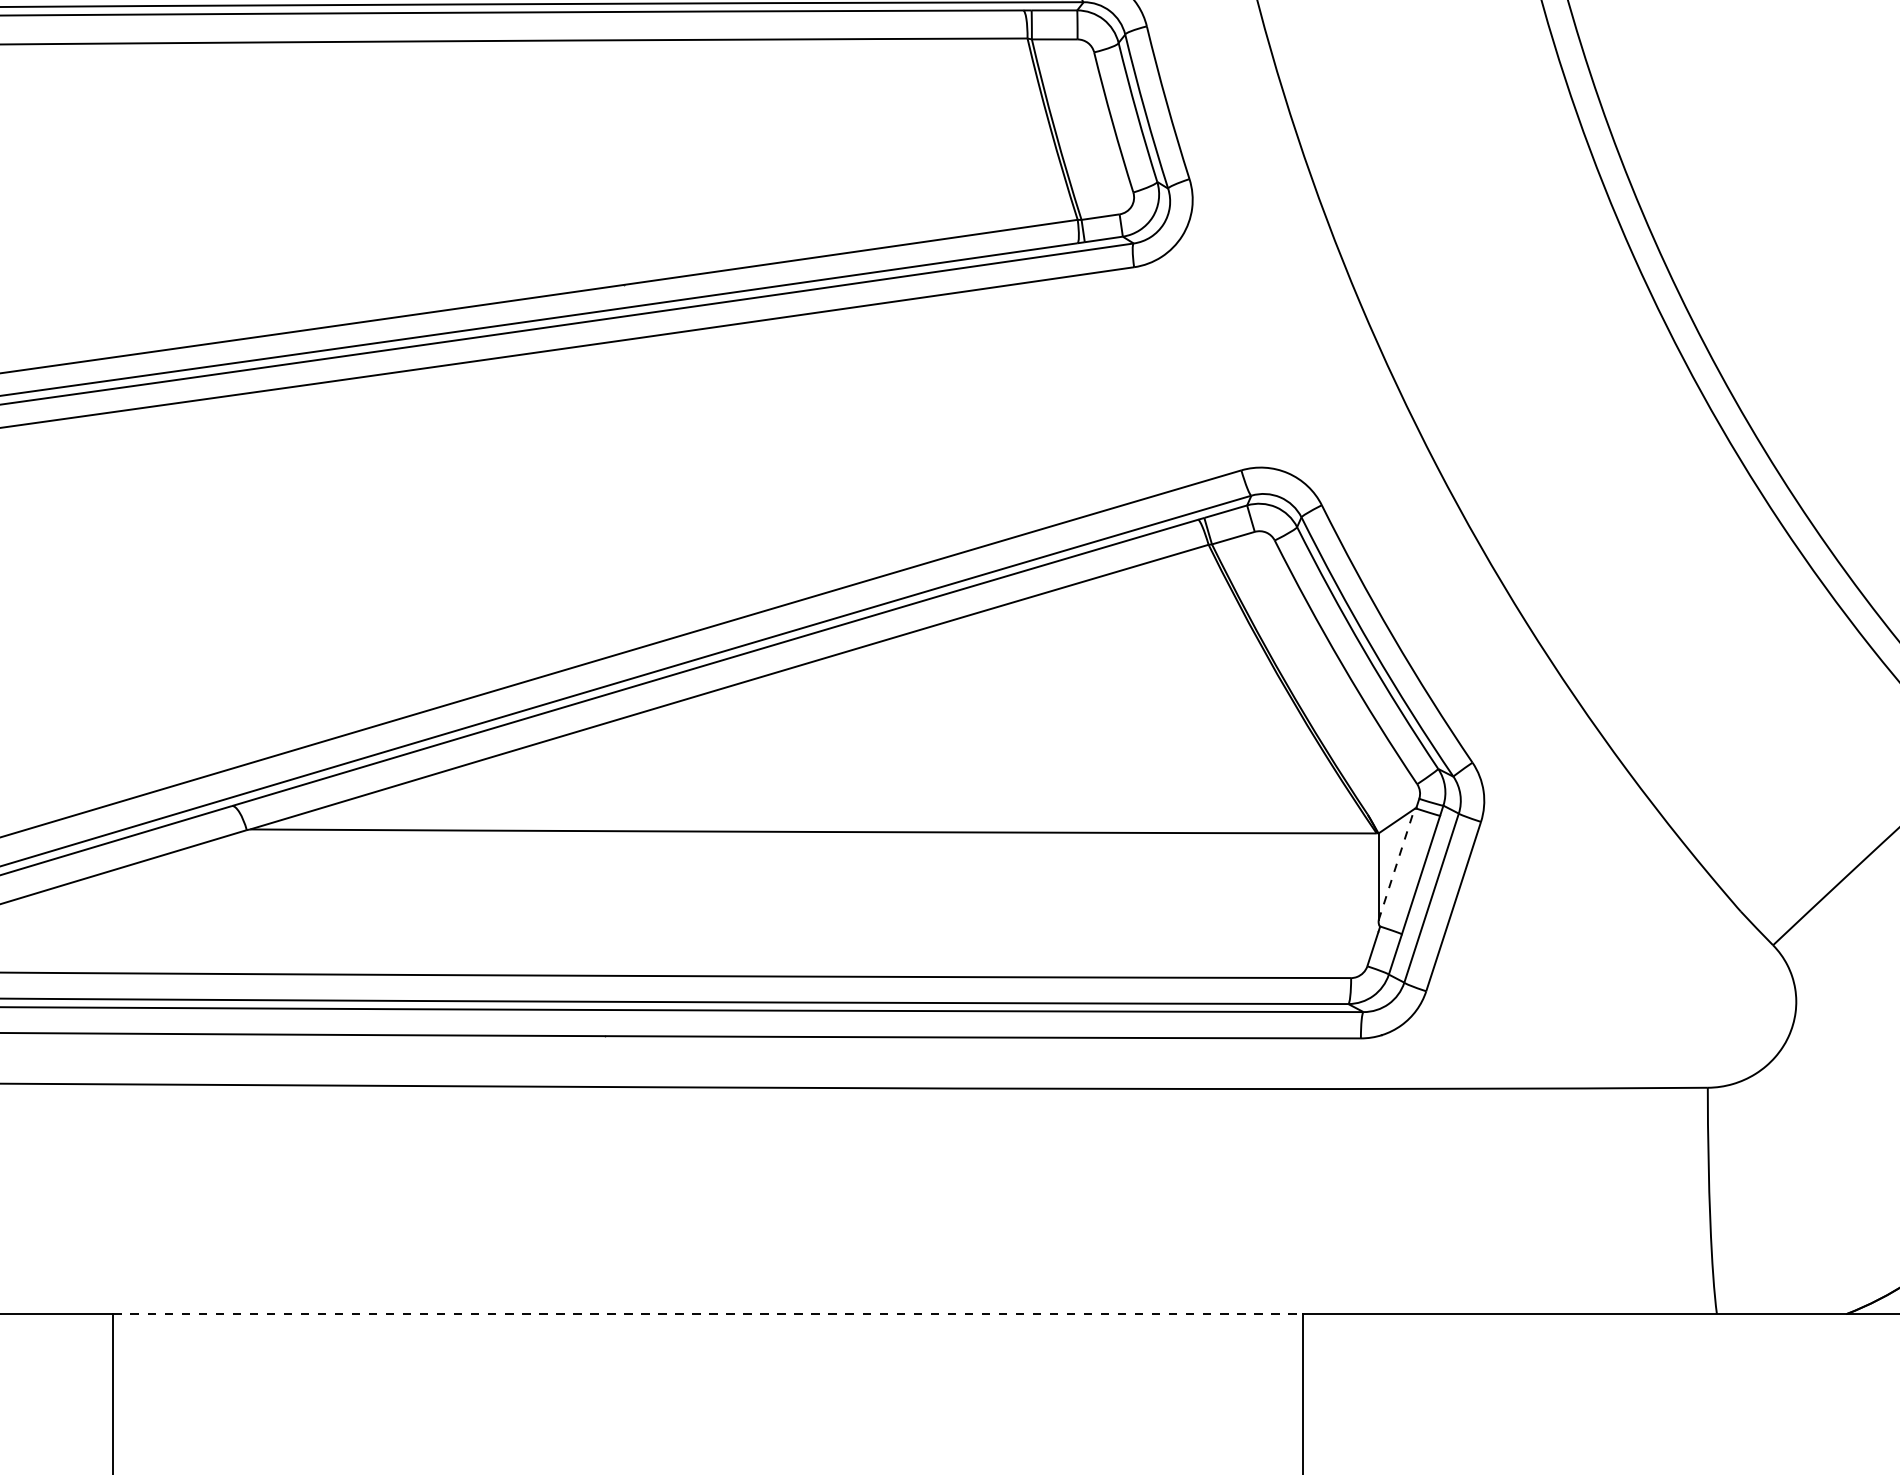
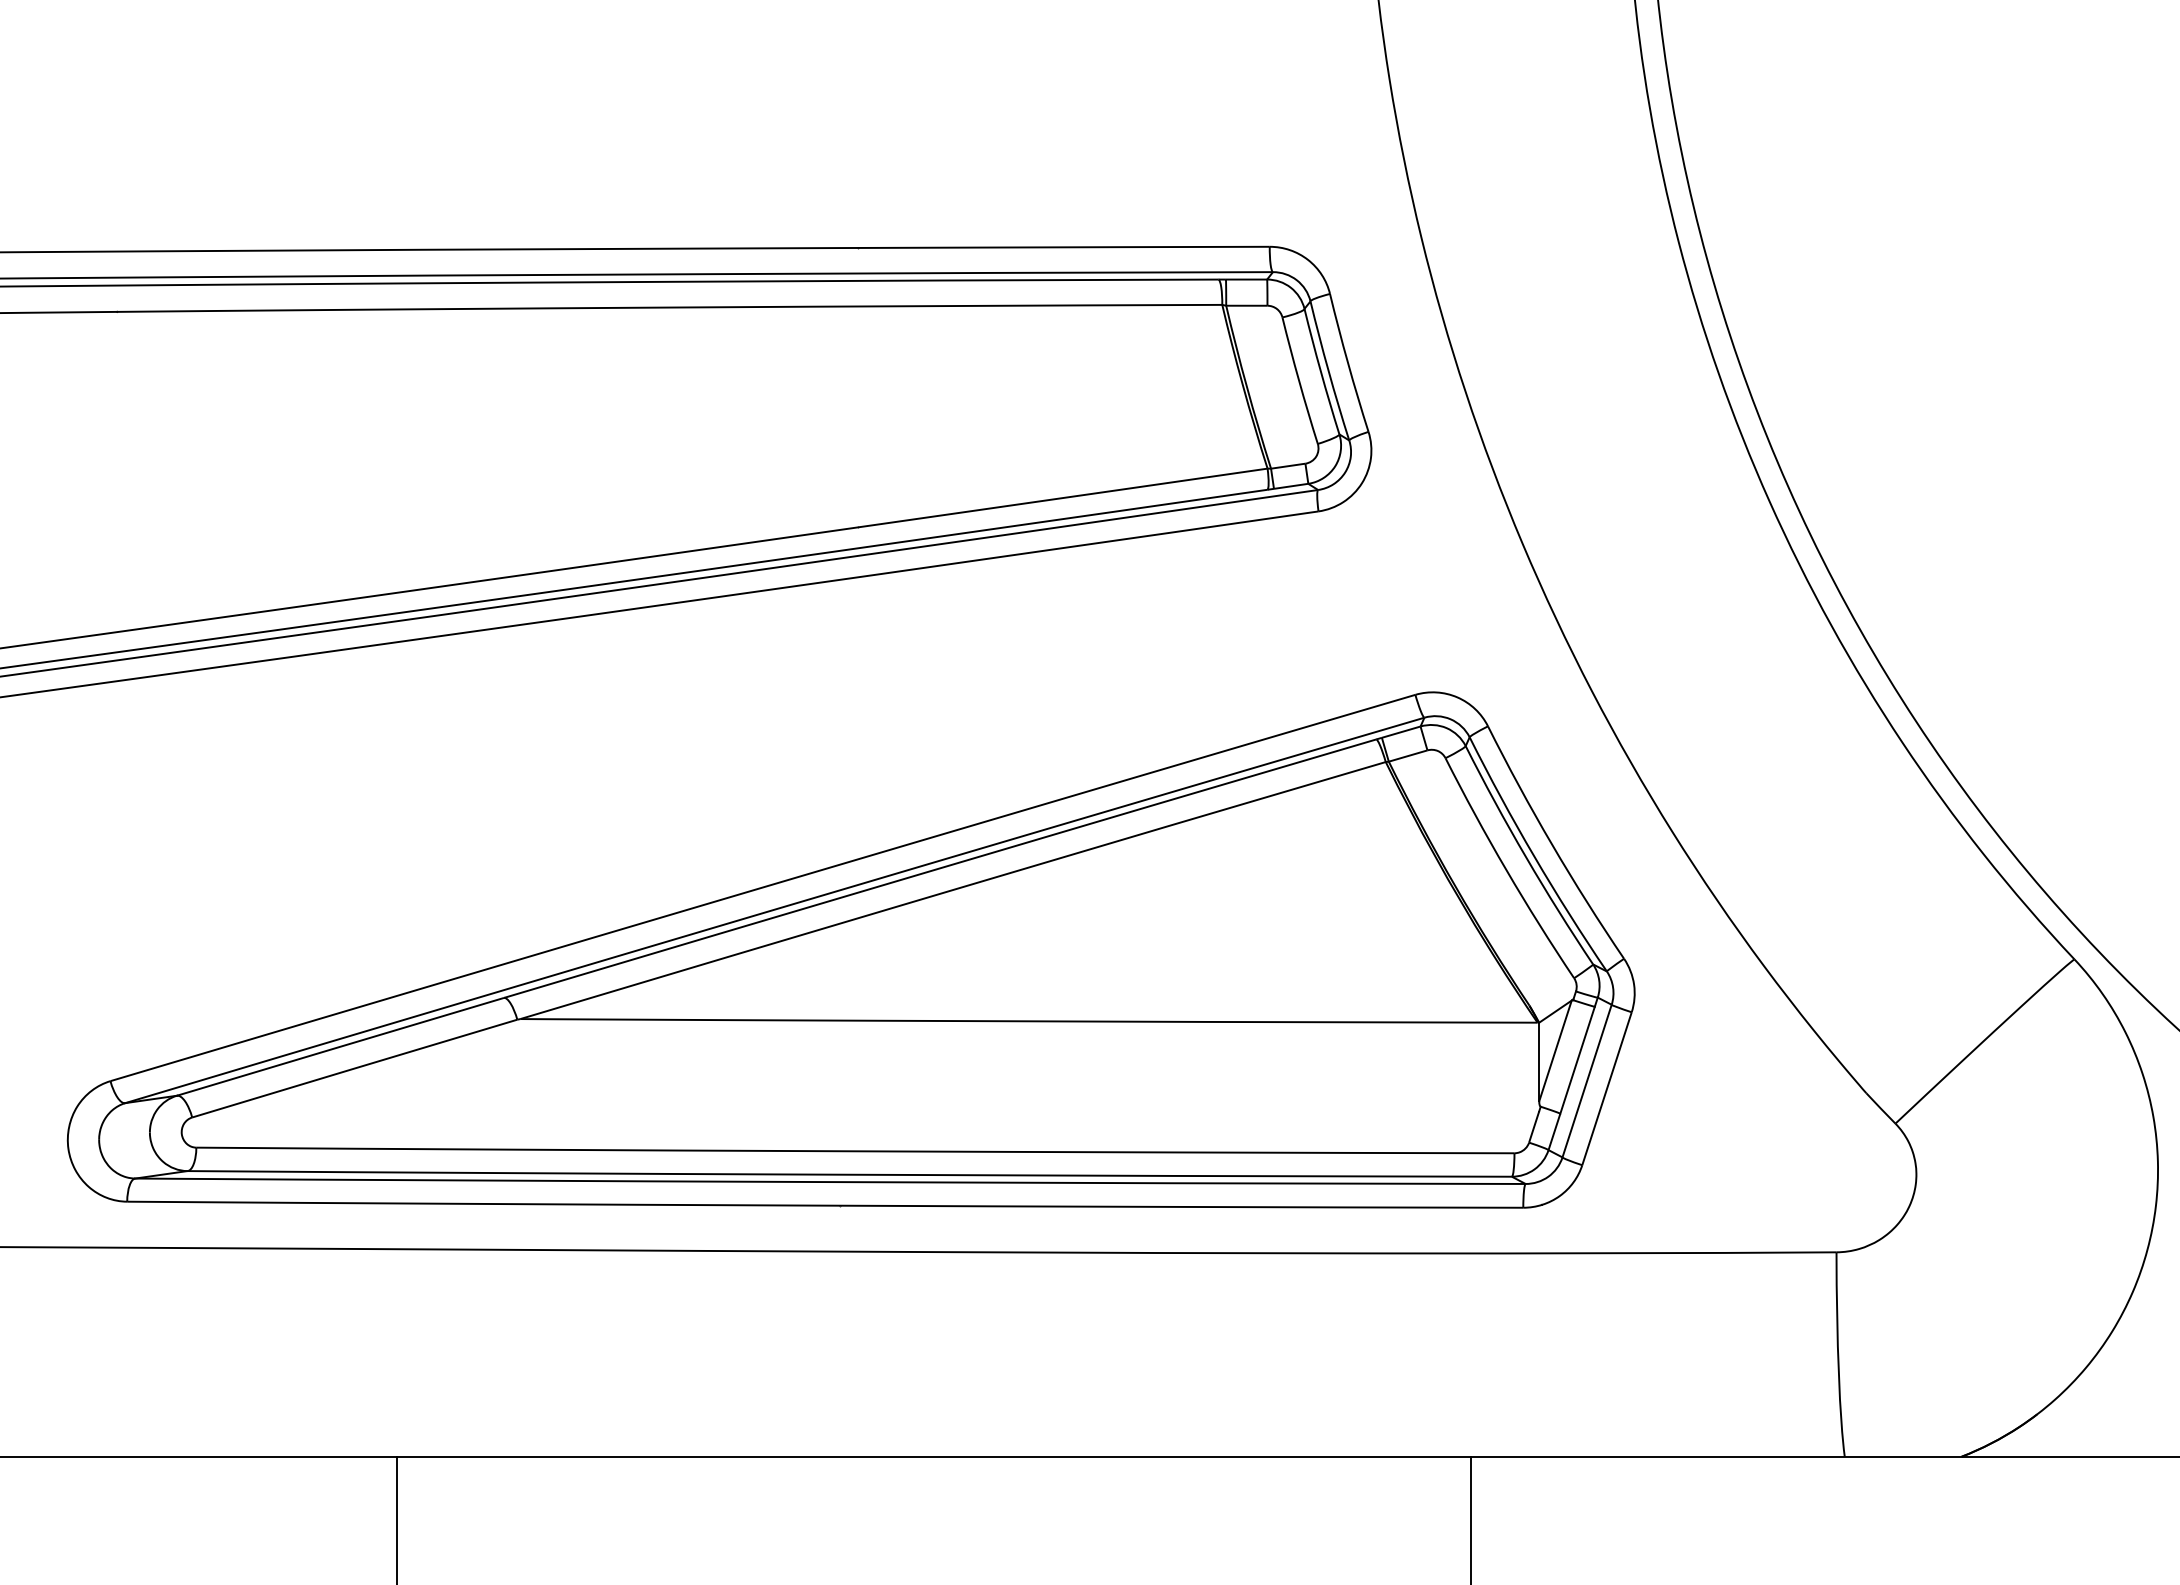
line: (1396, 864) -> (1555, 1050), dashed -> solid
line: (708, 1313) -> (934, 1456), dashed -> solid

